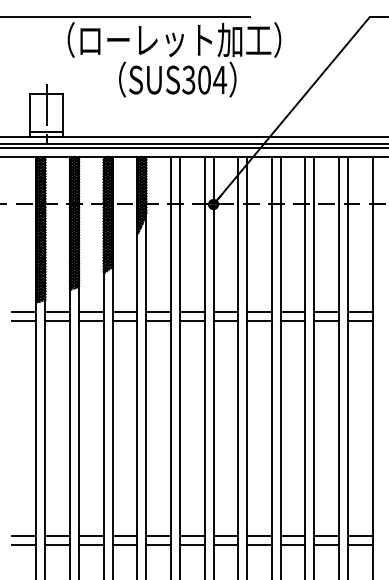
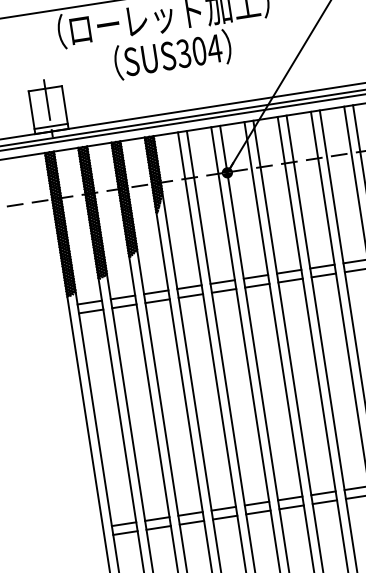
line: (23, 311) -> (55, 307), removed
line: (23, 320) -> (57, 316), removed
line: (23, 535) -> (90, 528), removed
line: (23, 544) -> (91, 537), removed

